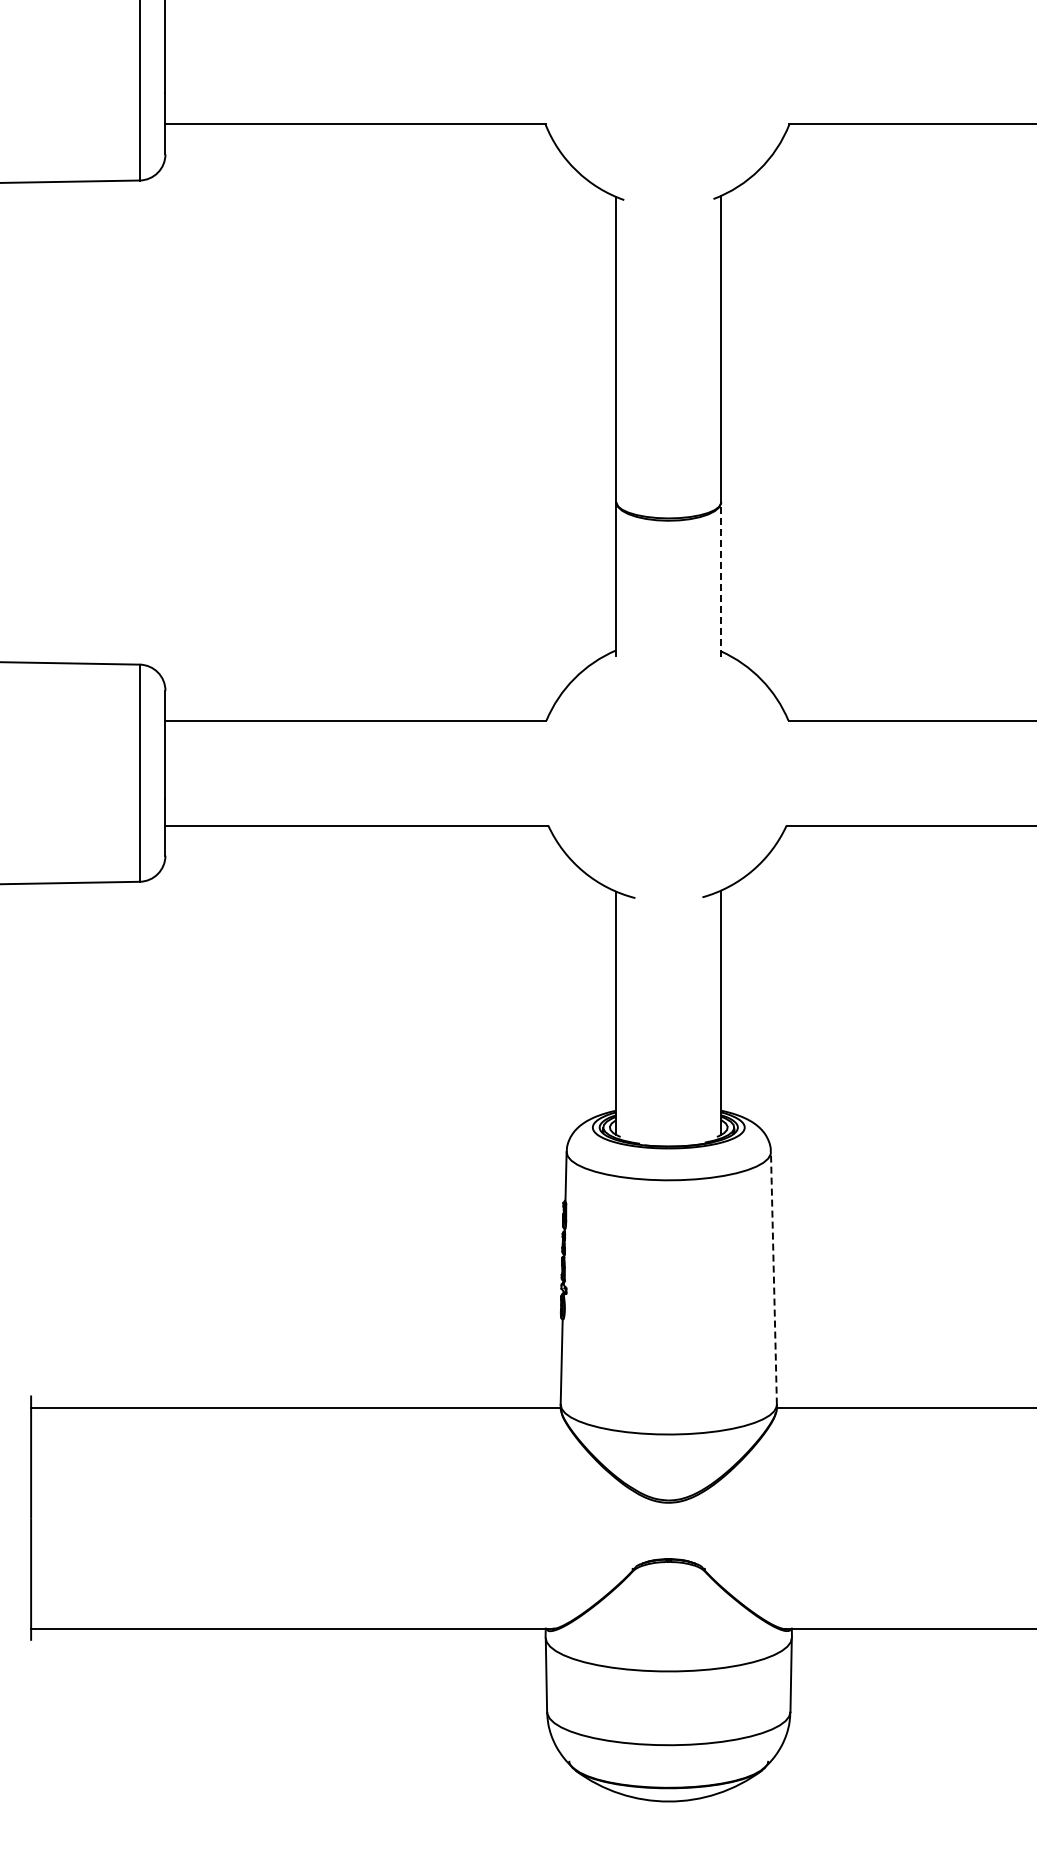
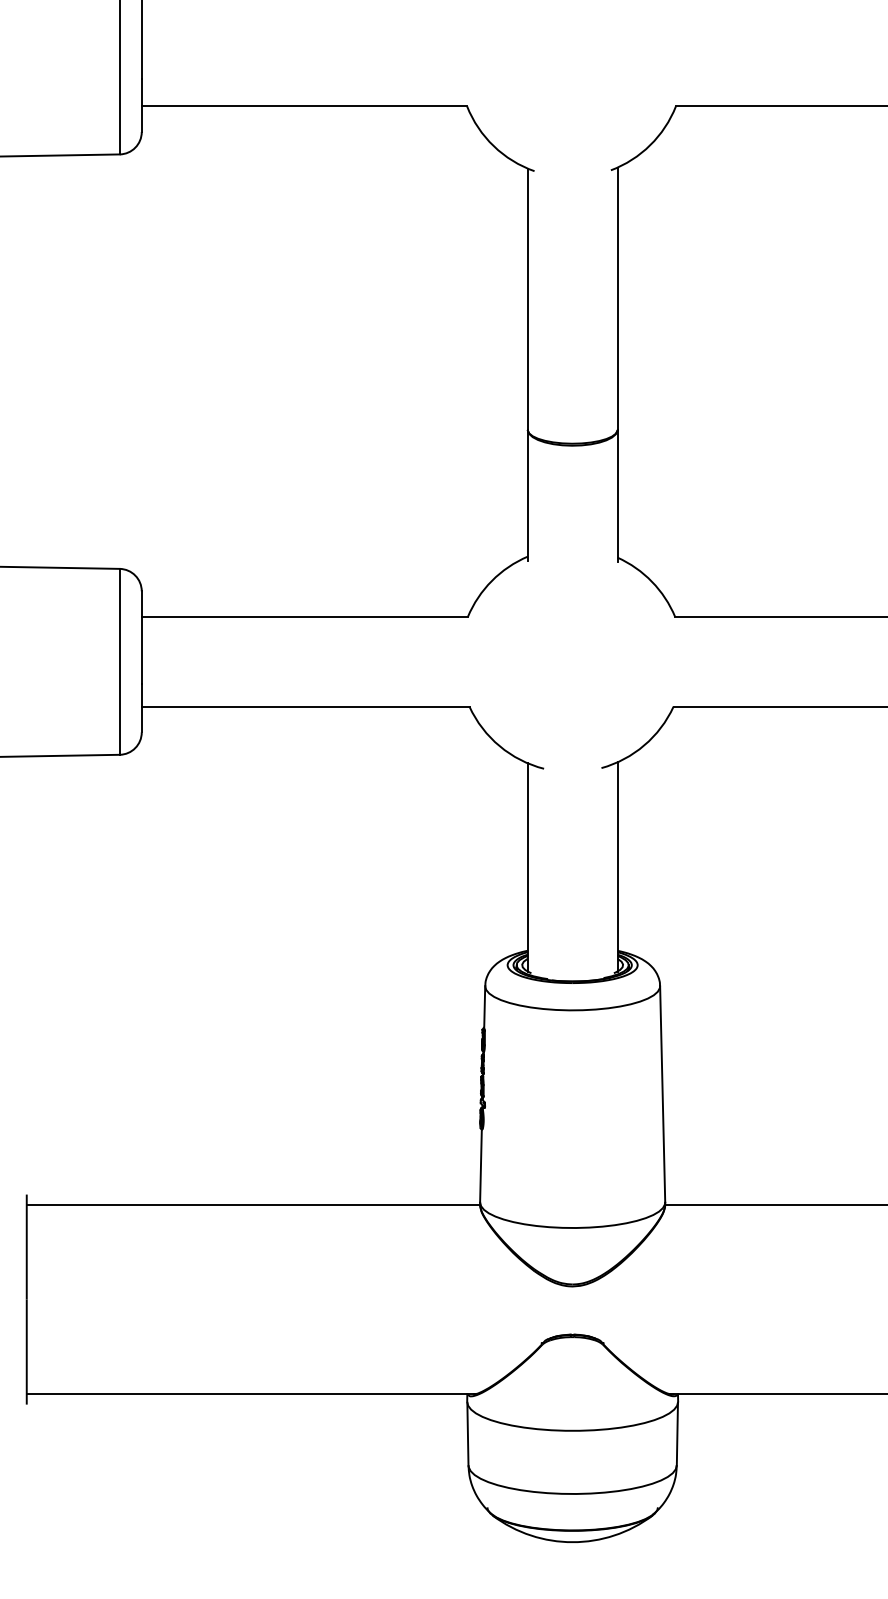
line: (721, 579) -> (617, 496), dashed -> solid
line: (773, 1277) -> (662, 1093), dashed -> solid

